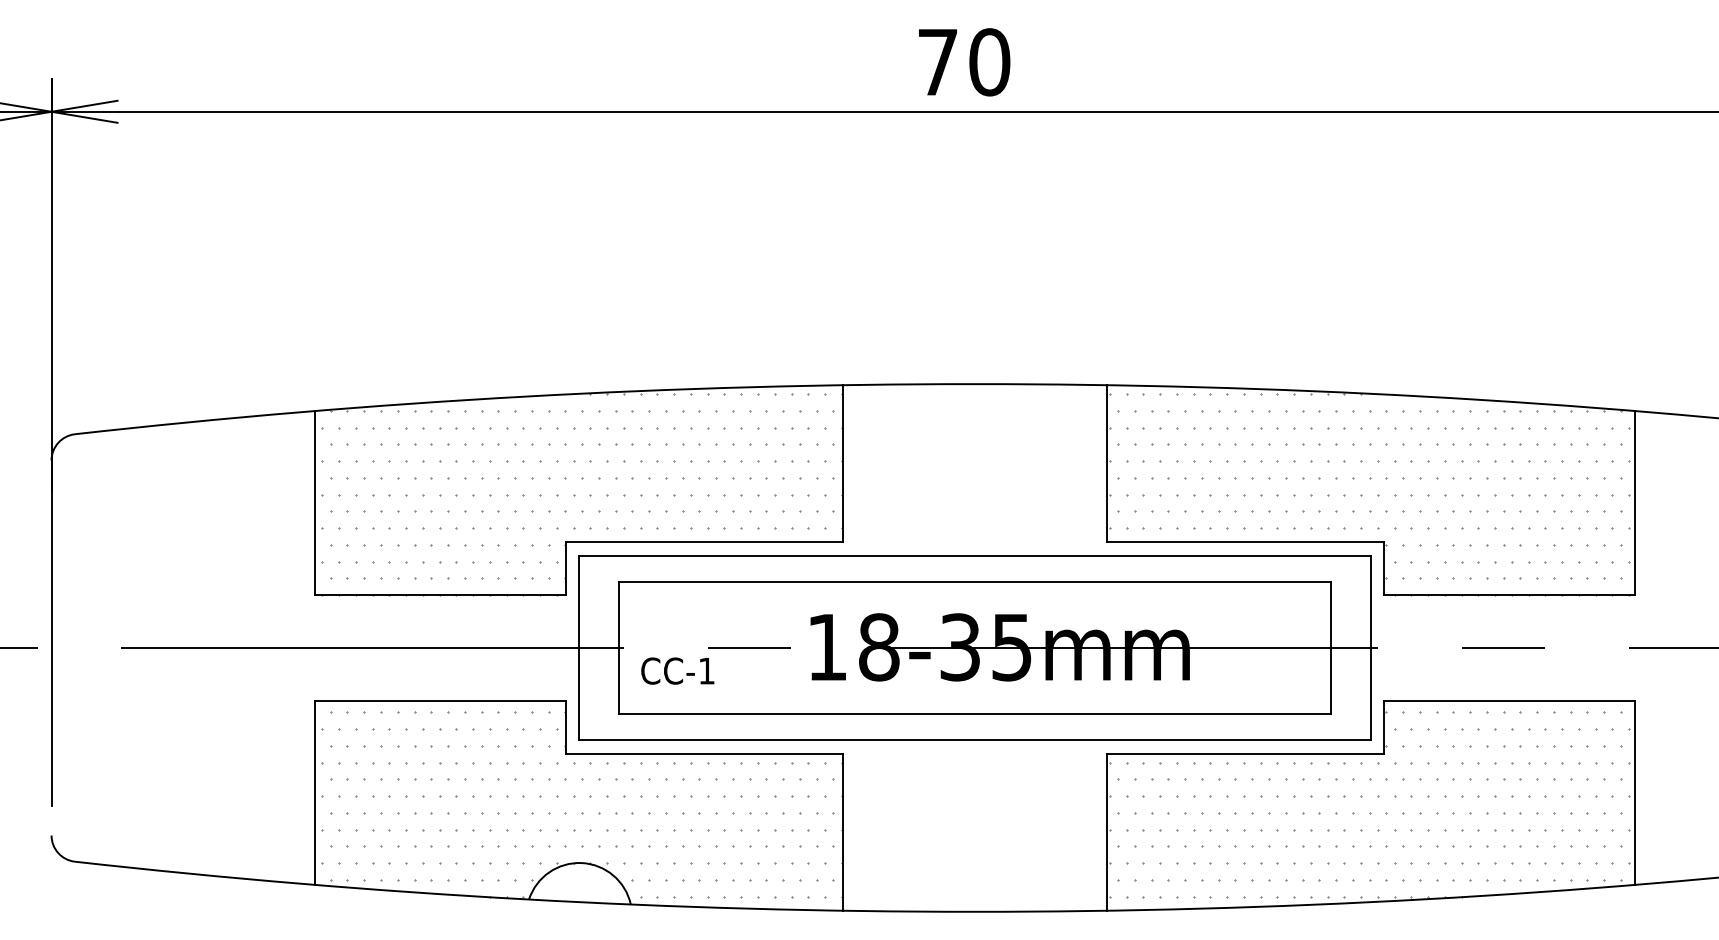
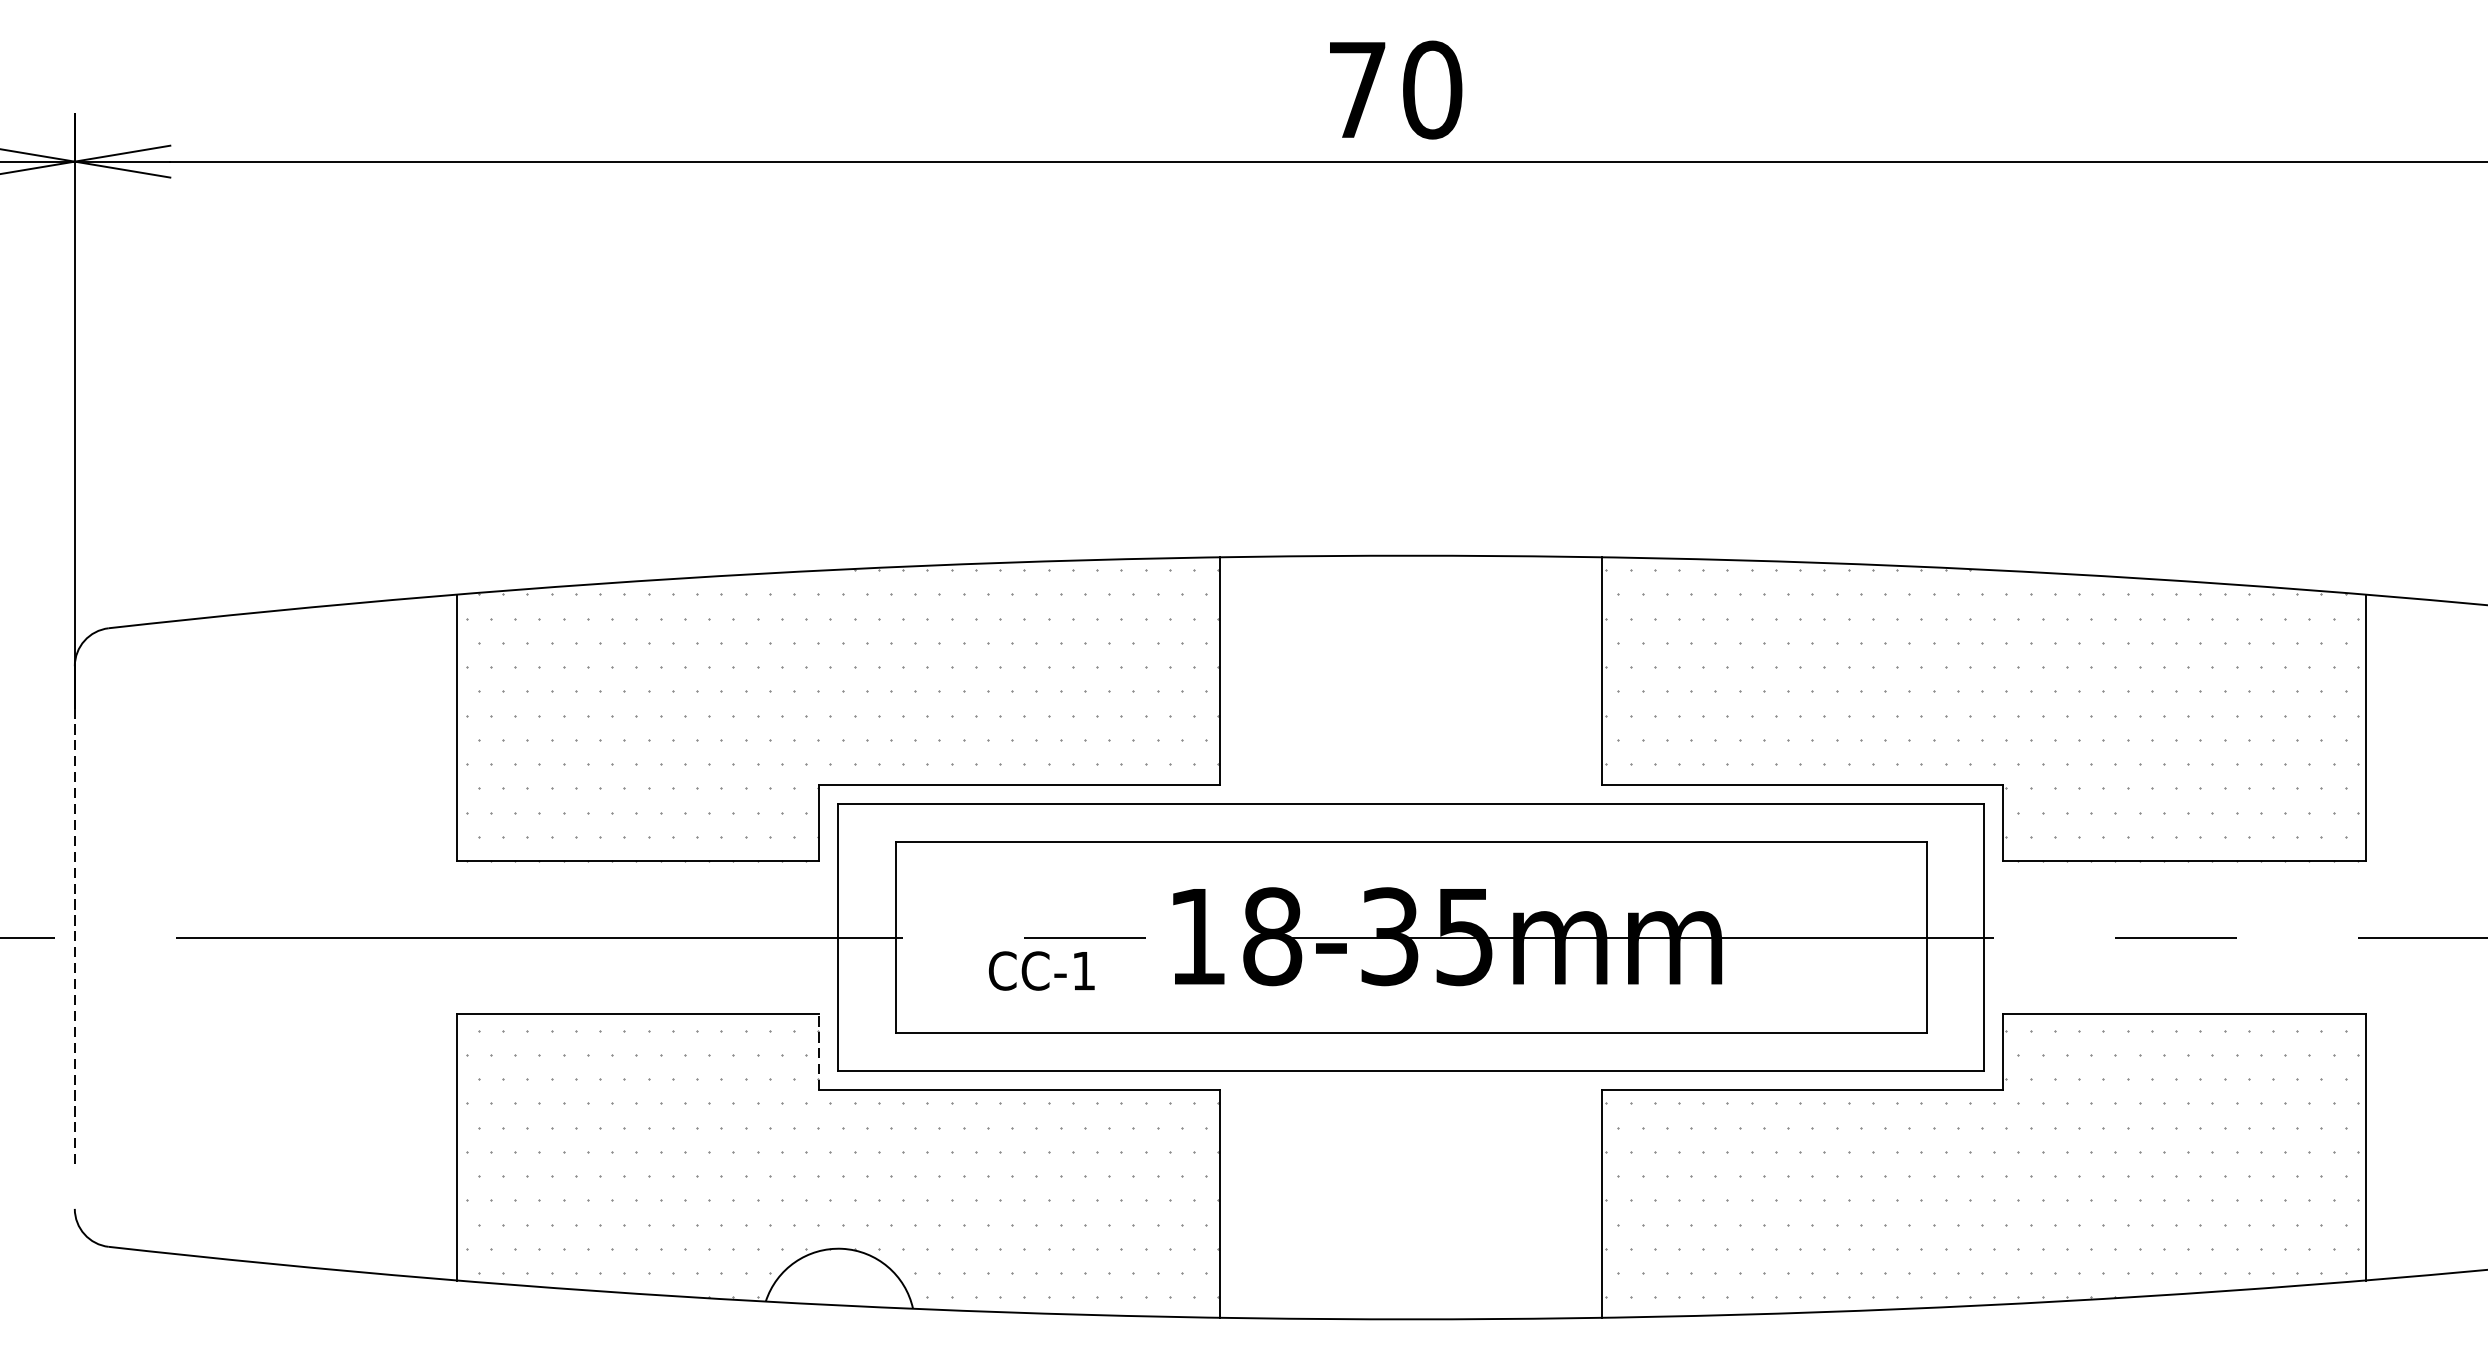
line: (51, 648) -> (74, 938), solid -> dashed
text: (677, 670) -> (1041, 970), moved
line: (566, 726) -> (819, 1051), solid -> dashed

